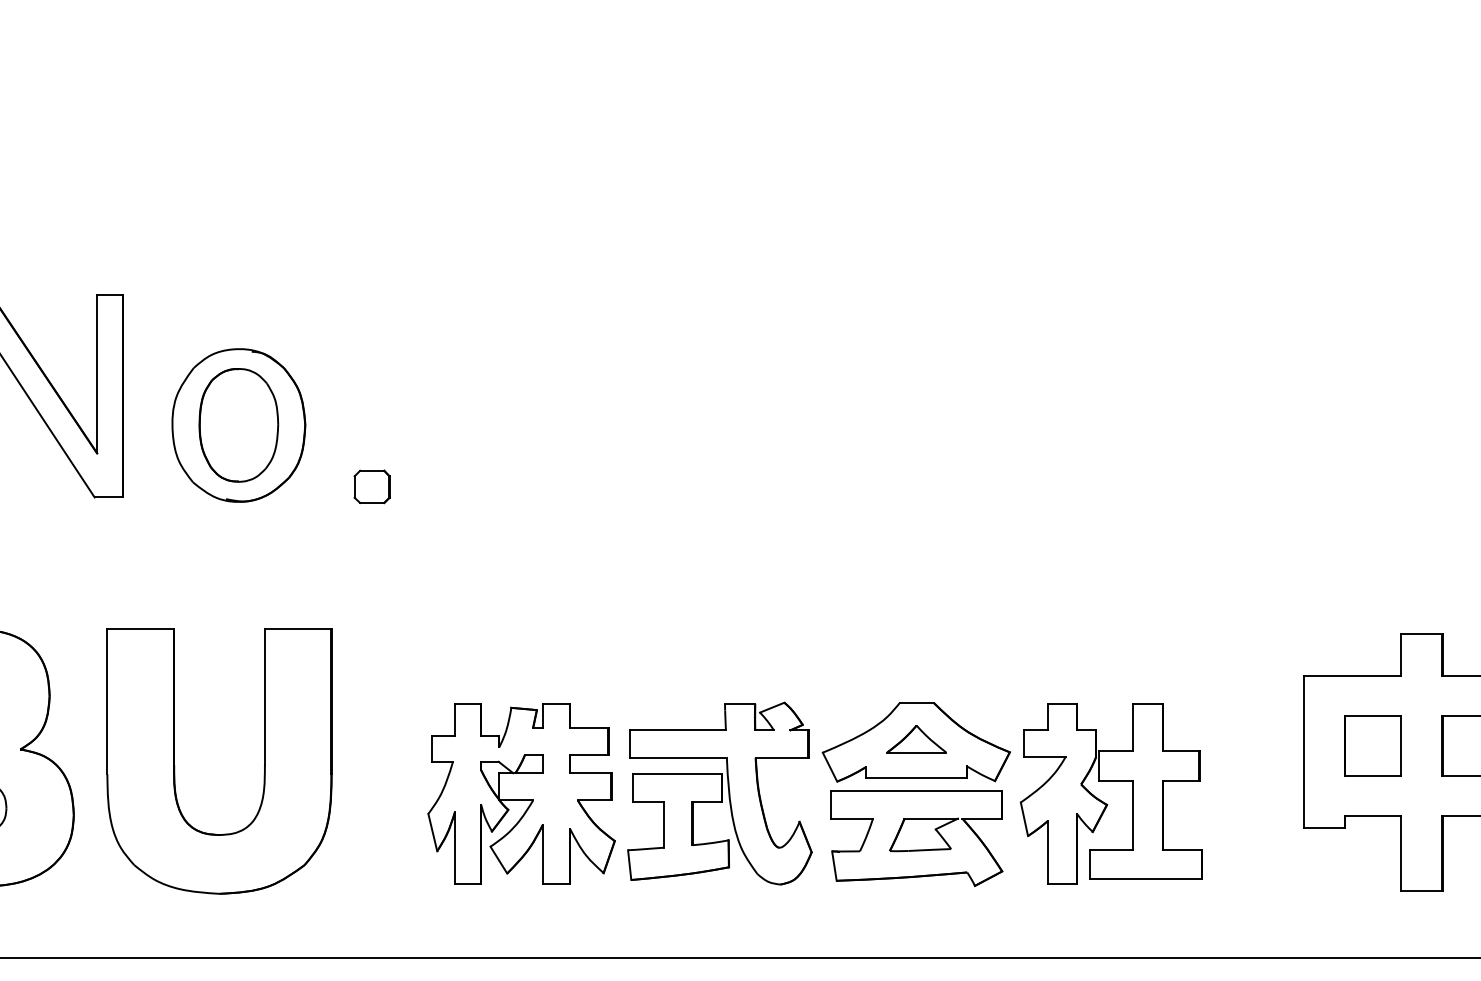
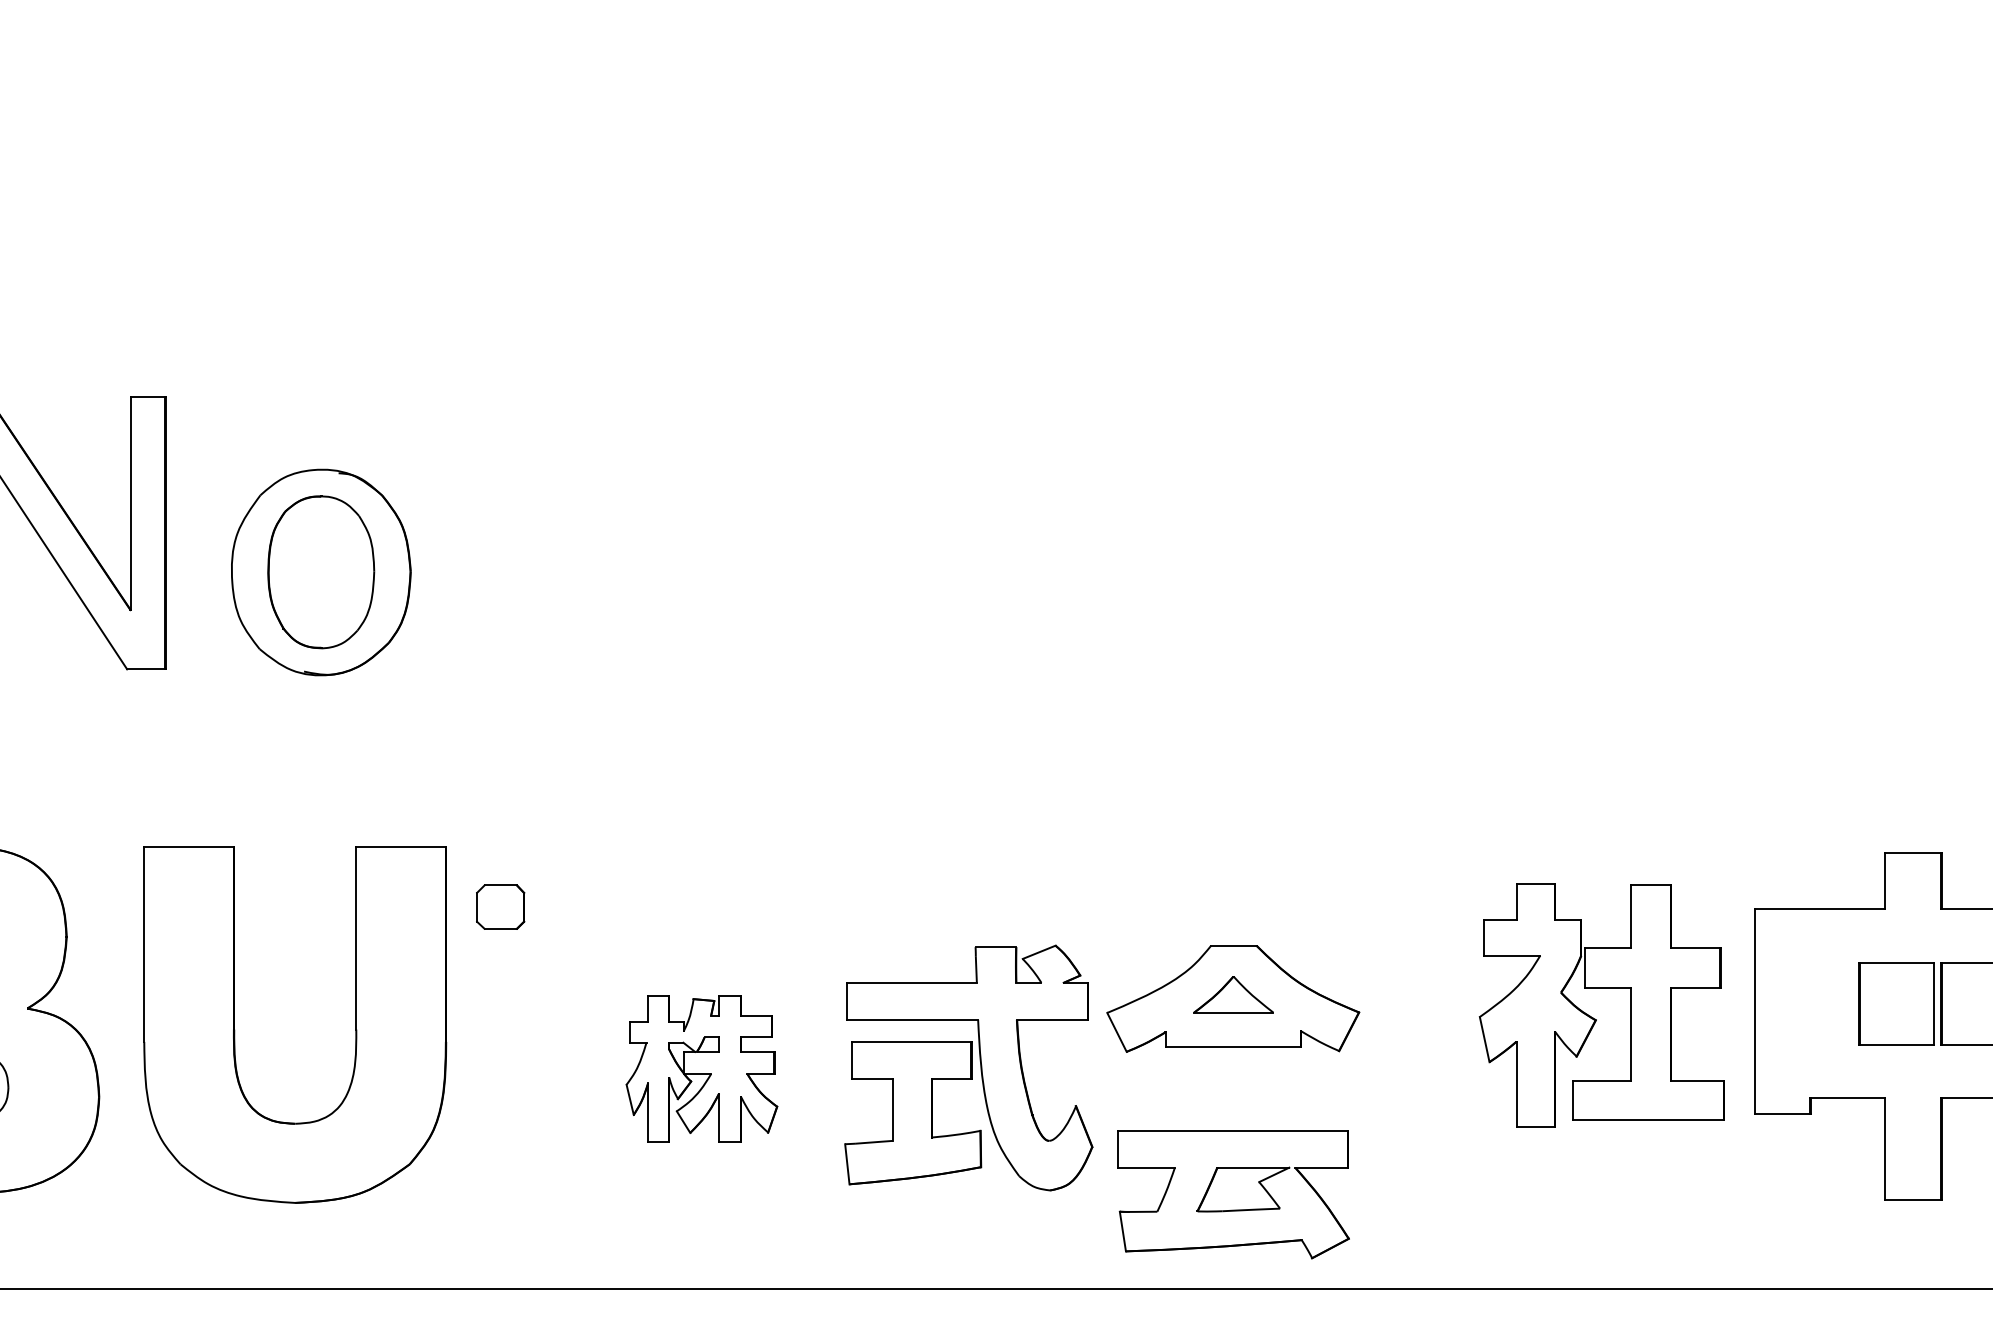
part: (372, 486) -> (500, 906), moved
part: (1372, 745) -> (1896, 1003), moved
part: (521, 793) -> (701, 1068), size x0.6
part: (1106, 803) -> (1595, 1018), moved
part: (916, 838) -> (1233, 1194), moved

